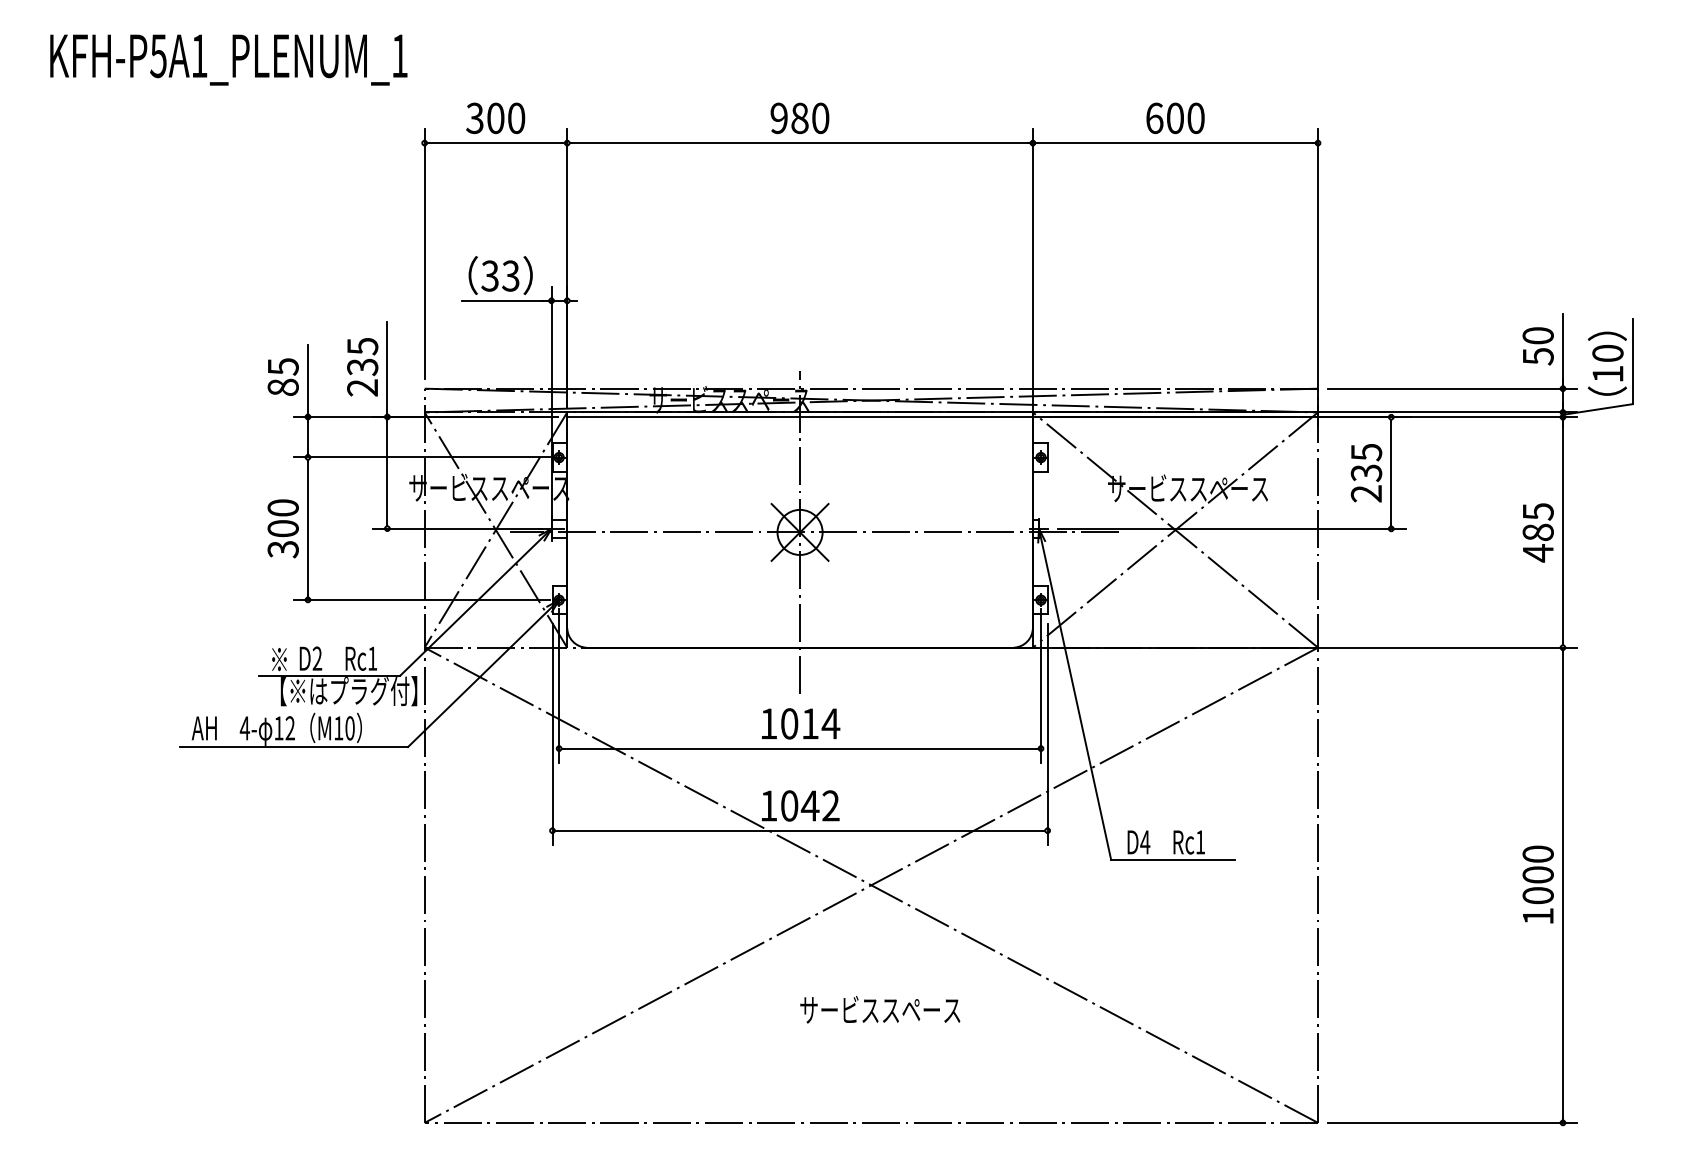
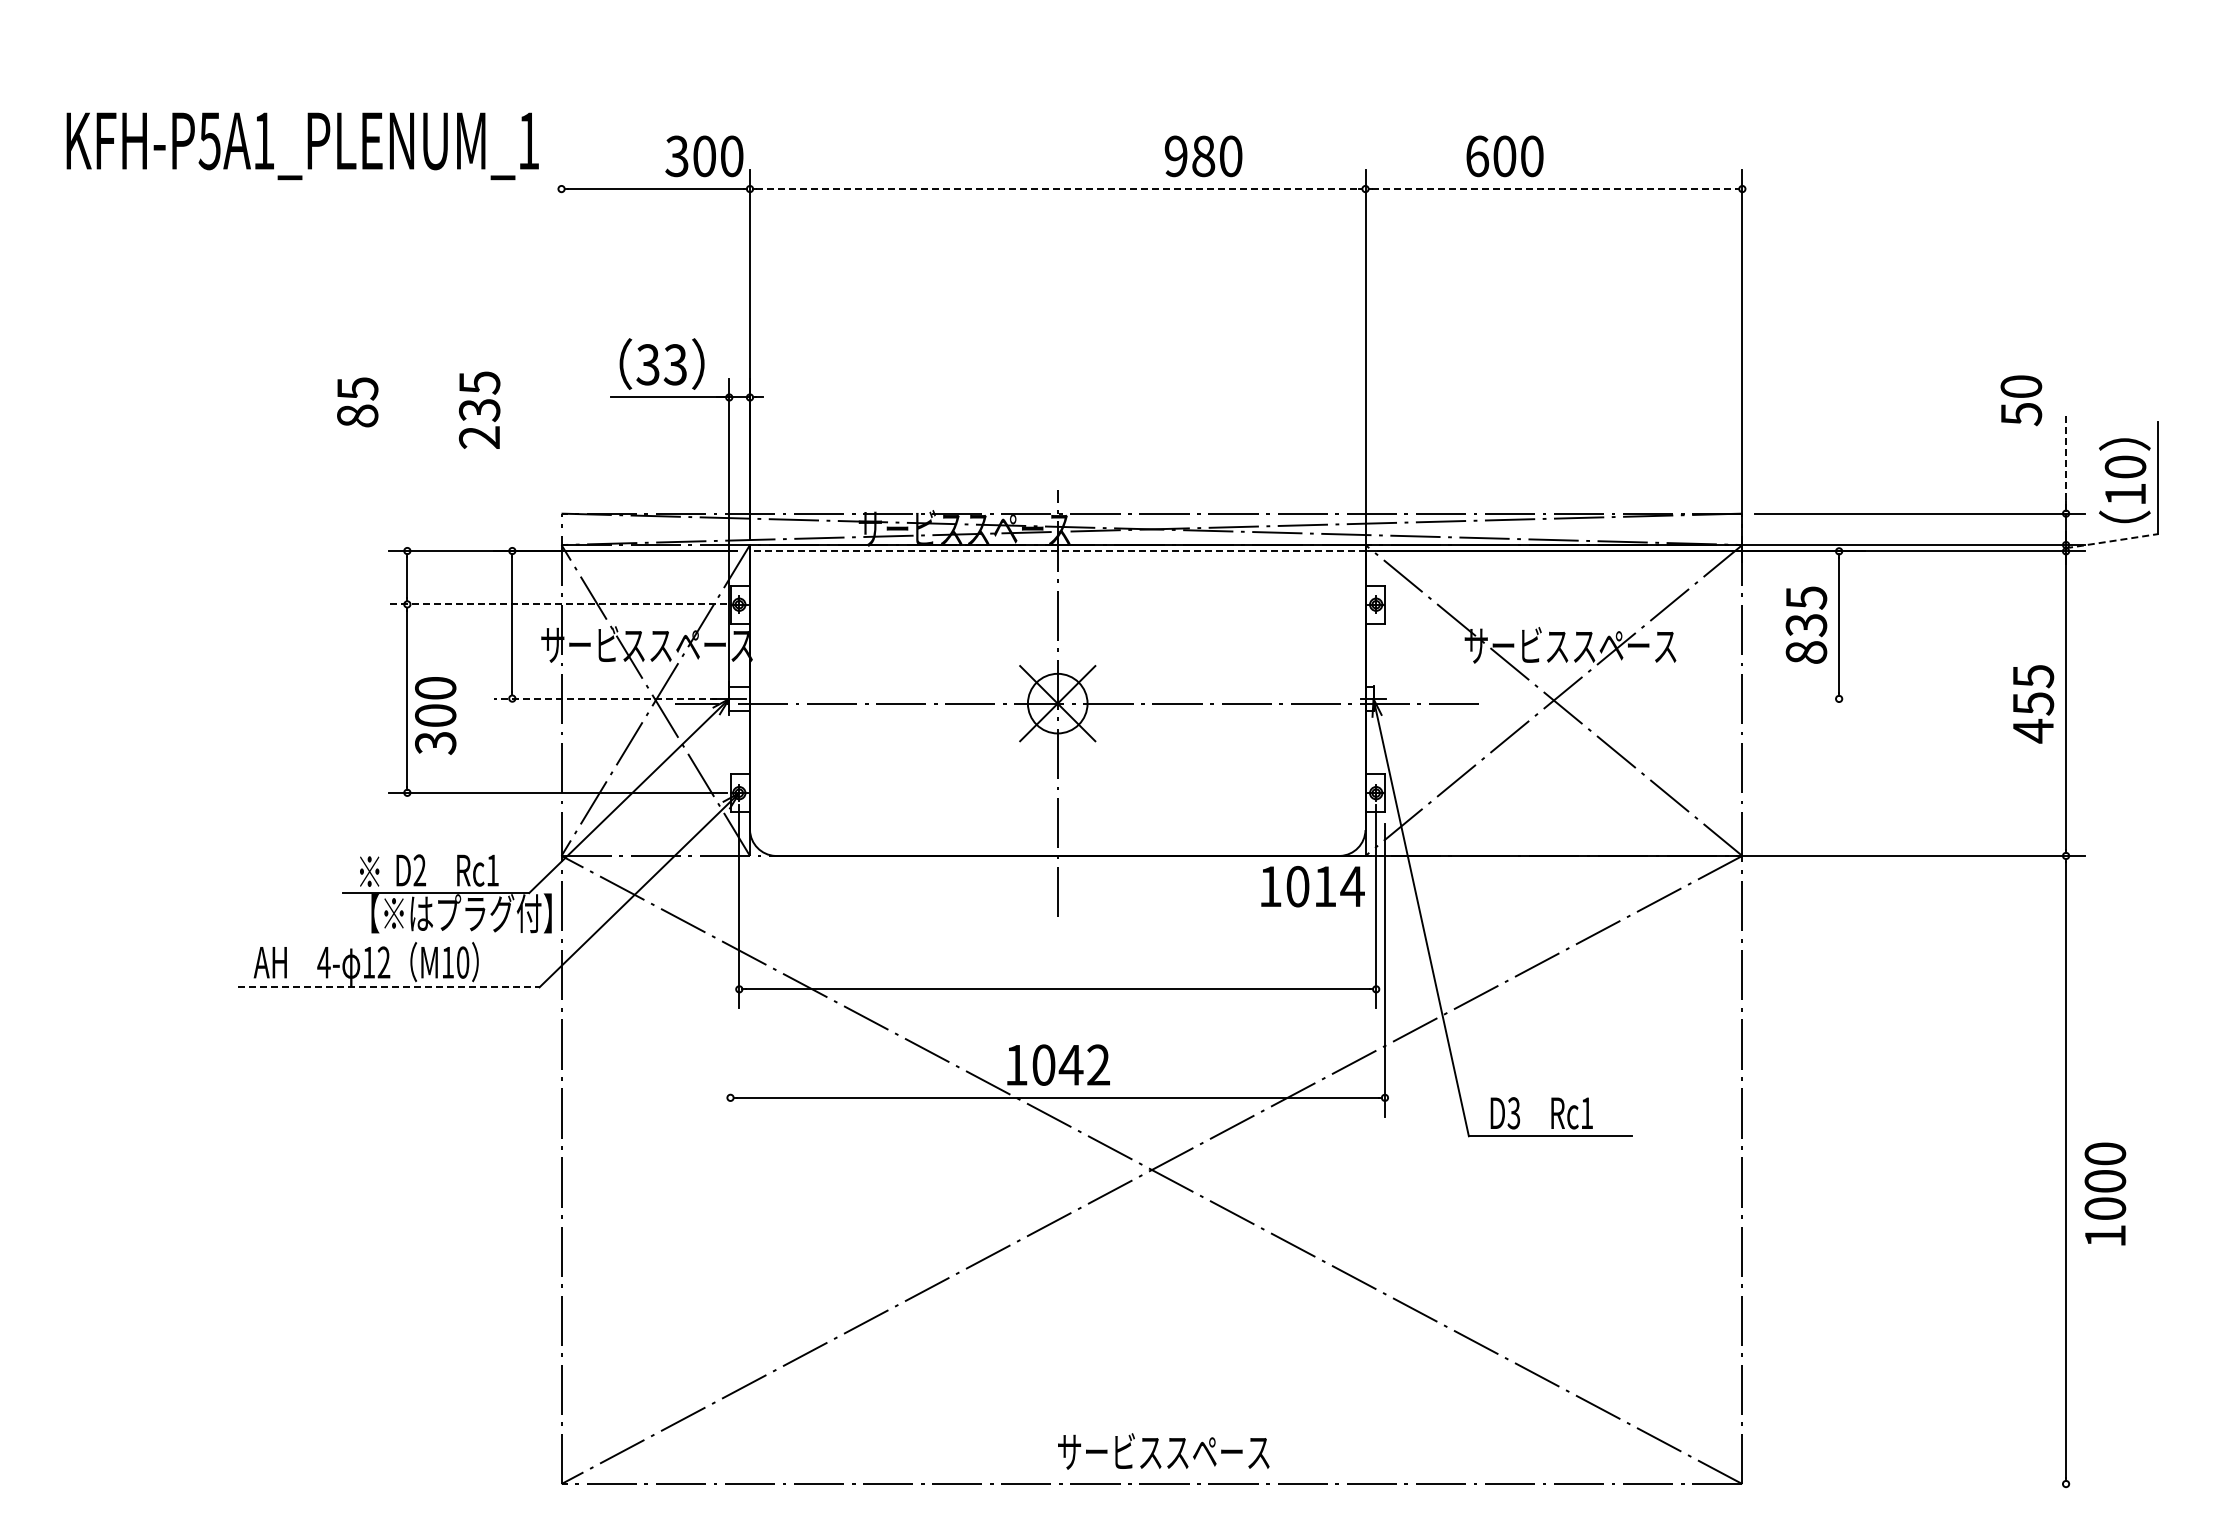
text: (228, 60) -> (302, 146), moved
text: (495, 118) -> (704, 156), moved
text: (799, 118) -> (1203, 156), moved
text: (1175, 118) -> (1504, 156), moved
line: (800, 143) -> (1058, 189), solid -> dashed
line: (1175, 143) -> (1554, 189), solid -> dashed
line: (424, 253) -> (561, 335), removed
text: (1538, 346) -> (2021, 400), moved
line: (1563, 352) -> (2066, 465), solid -> dashed
text: (362, 366) -> (479, 409), moved
line: (387, 369) -> (512, 488), removed
text: (283, 377) -> (357, 402), moved
line: (308, 381) -> (407, 503), removed
line: (1598, 409) -> (2112, 541), solid -> dashed
line: (799, 417) -> (1057, 551), solid -> dashed
line: (421, 457) -> (557, 604), solid -> dashed
text: (1366, 493) -> (1806, 652), 235 -> 835
text: (283, 528) -> (435, 715), moved
line: (457, 528) -> (605, 698), solid -> dashed
line: (1231, 528) -> (1627, 698), removed
text: (1538, 532) -> (2033, 703), 485 -> 455
text: (800, 723) -> (1312, 886), moved
line: (552, 734) -> (730, 970), removed
line: (293, 747) -> (388, 987), solid -> dashed
text: (1144, 842) -> (1513, 1113), D4 -> D3
text: (1538, 884) -> (2105, 1193), moved
text: (880, 1009) -> (1163, 1451), moved
line: (1452, 1123) -> (1919, 1484), removed

